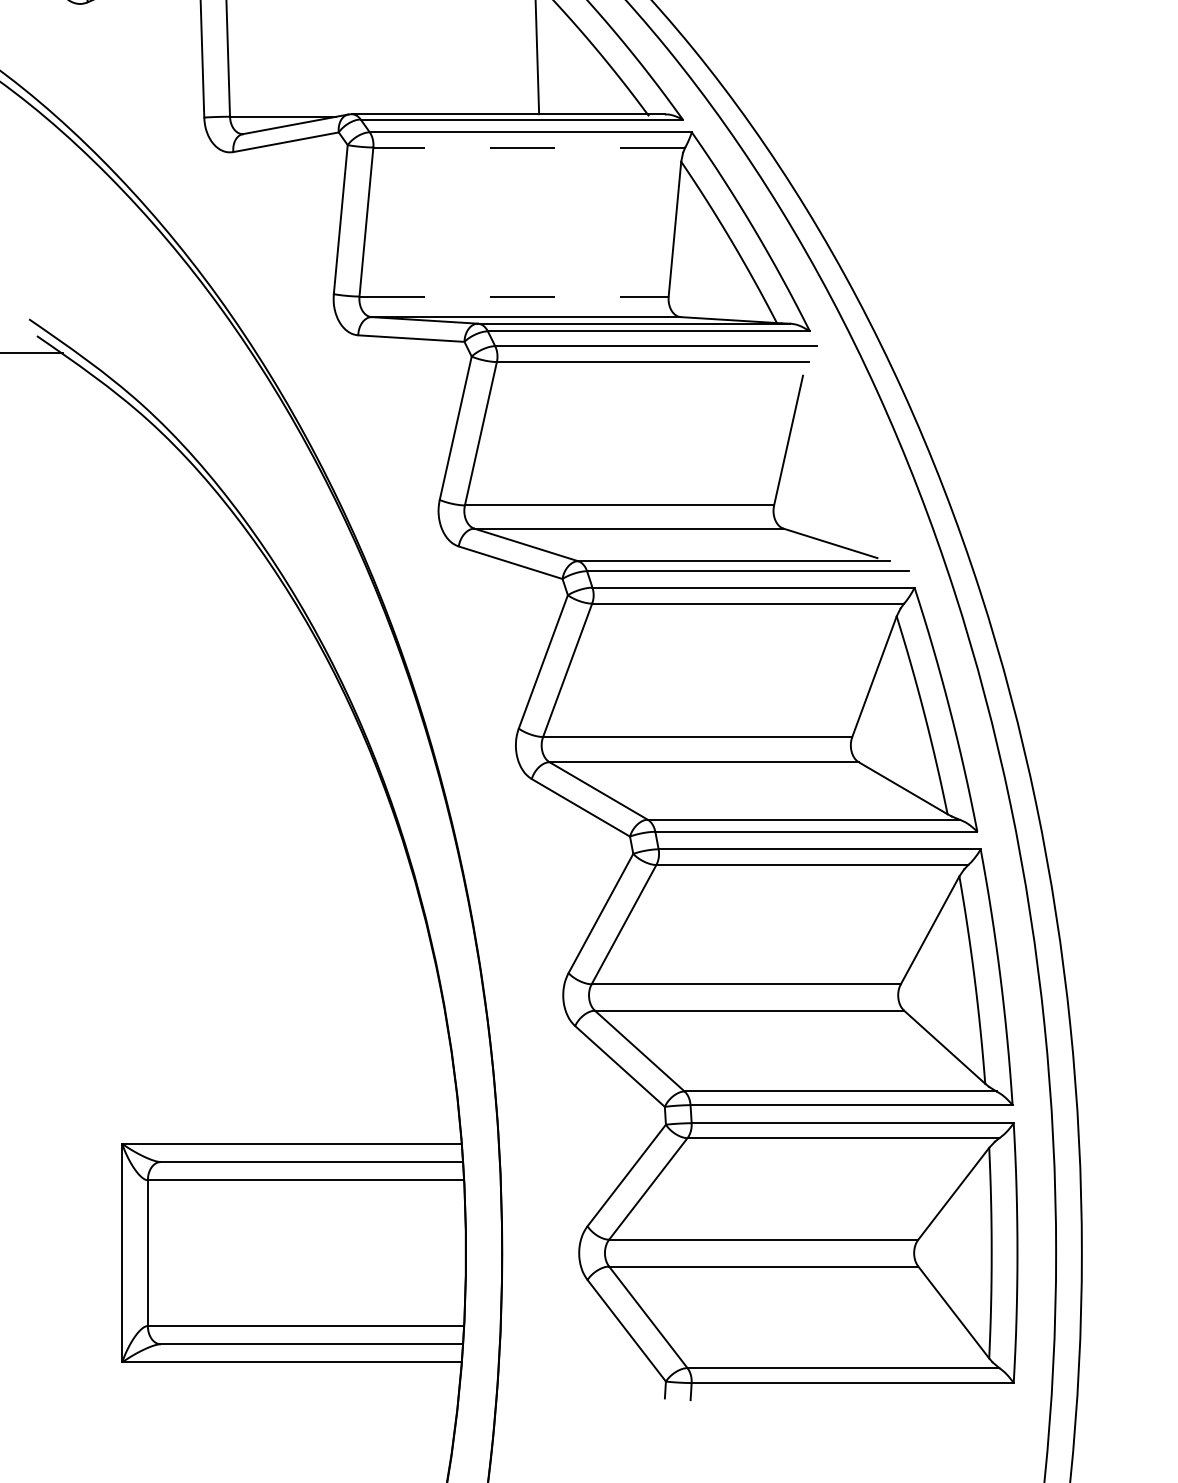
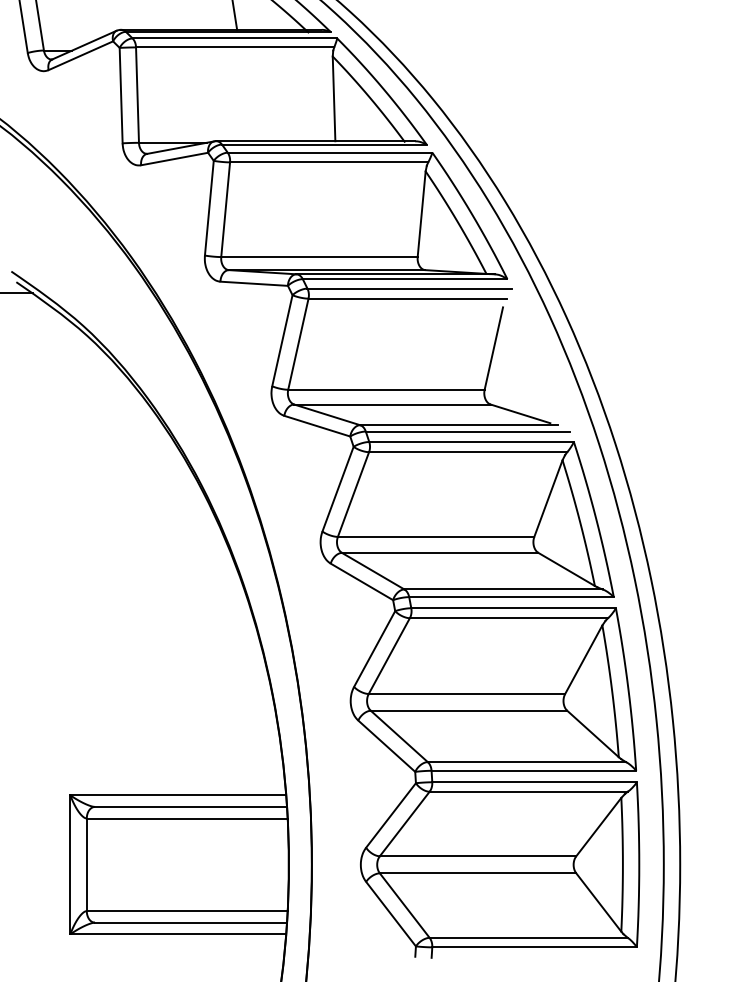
line: (528, 147) -> (328, 162), dashed -> solid
line: (514, 297) -> (319, 257), dashed -> solid

